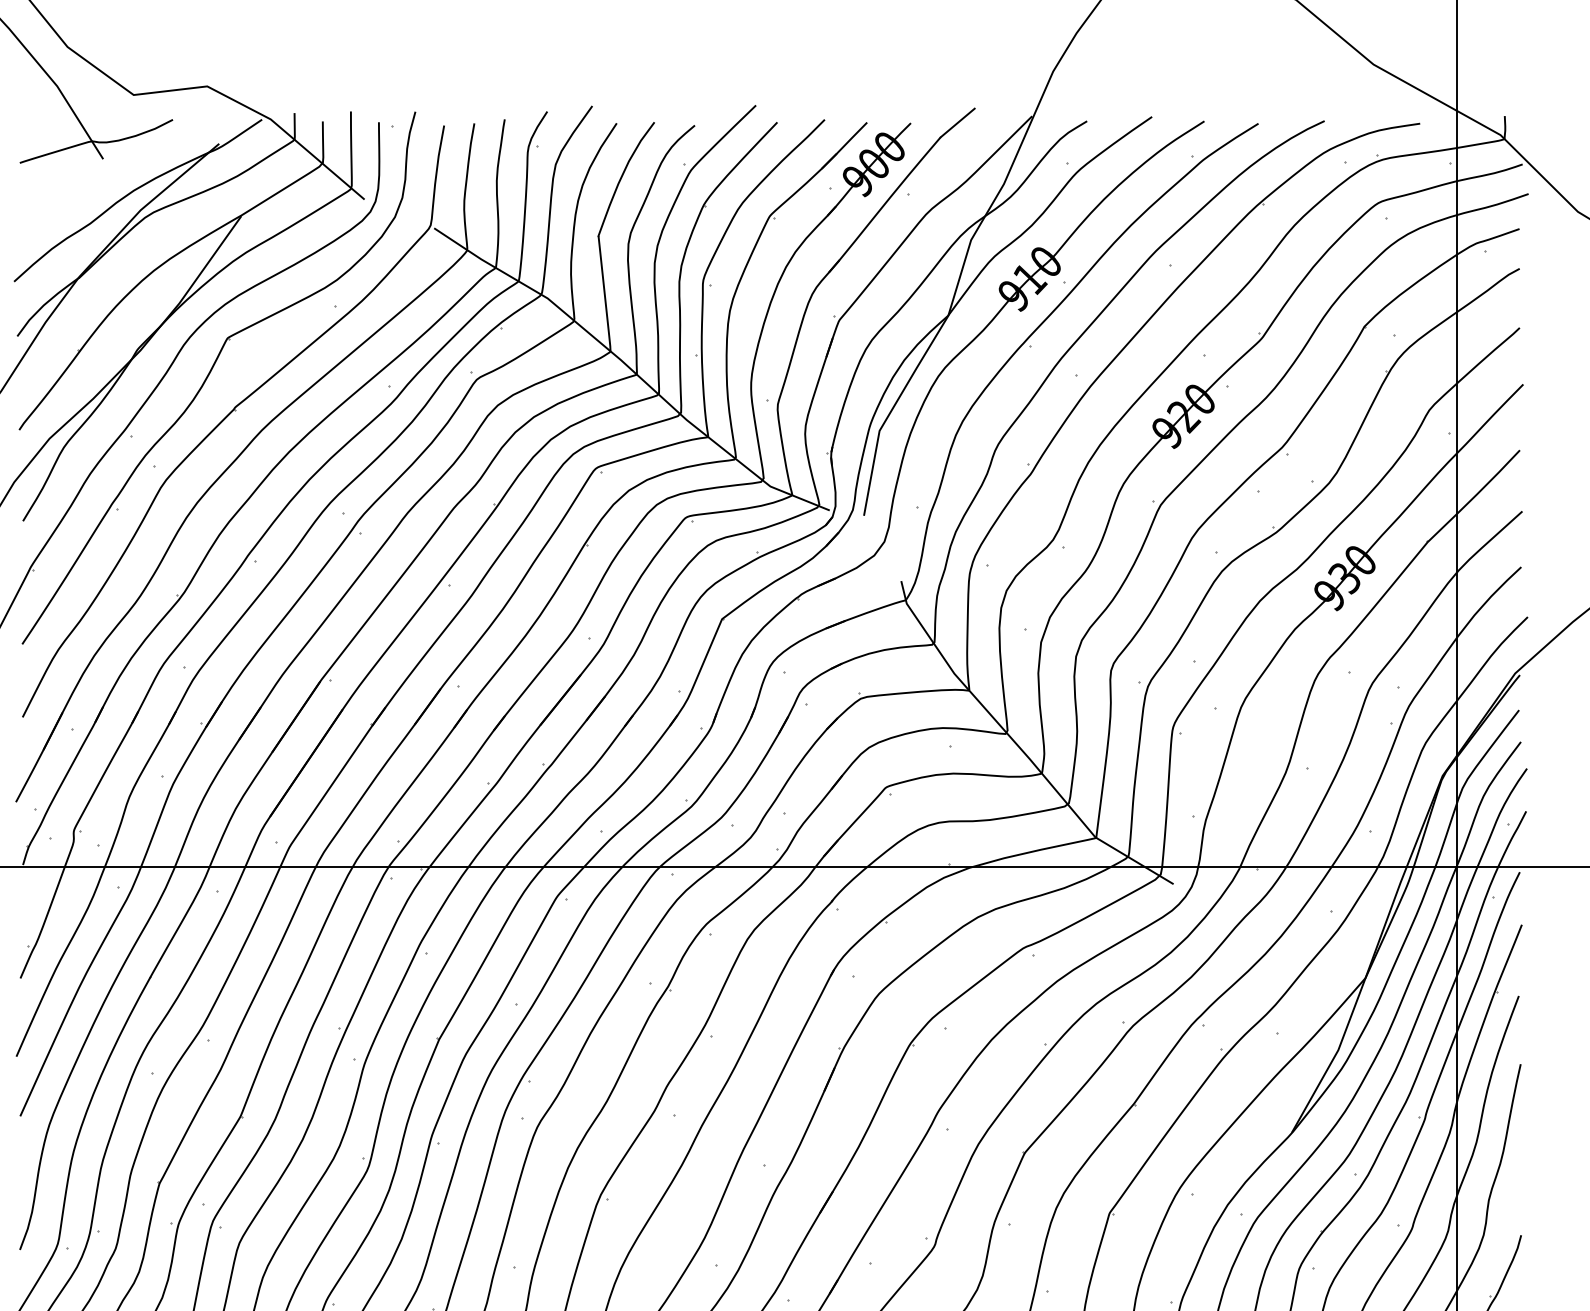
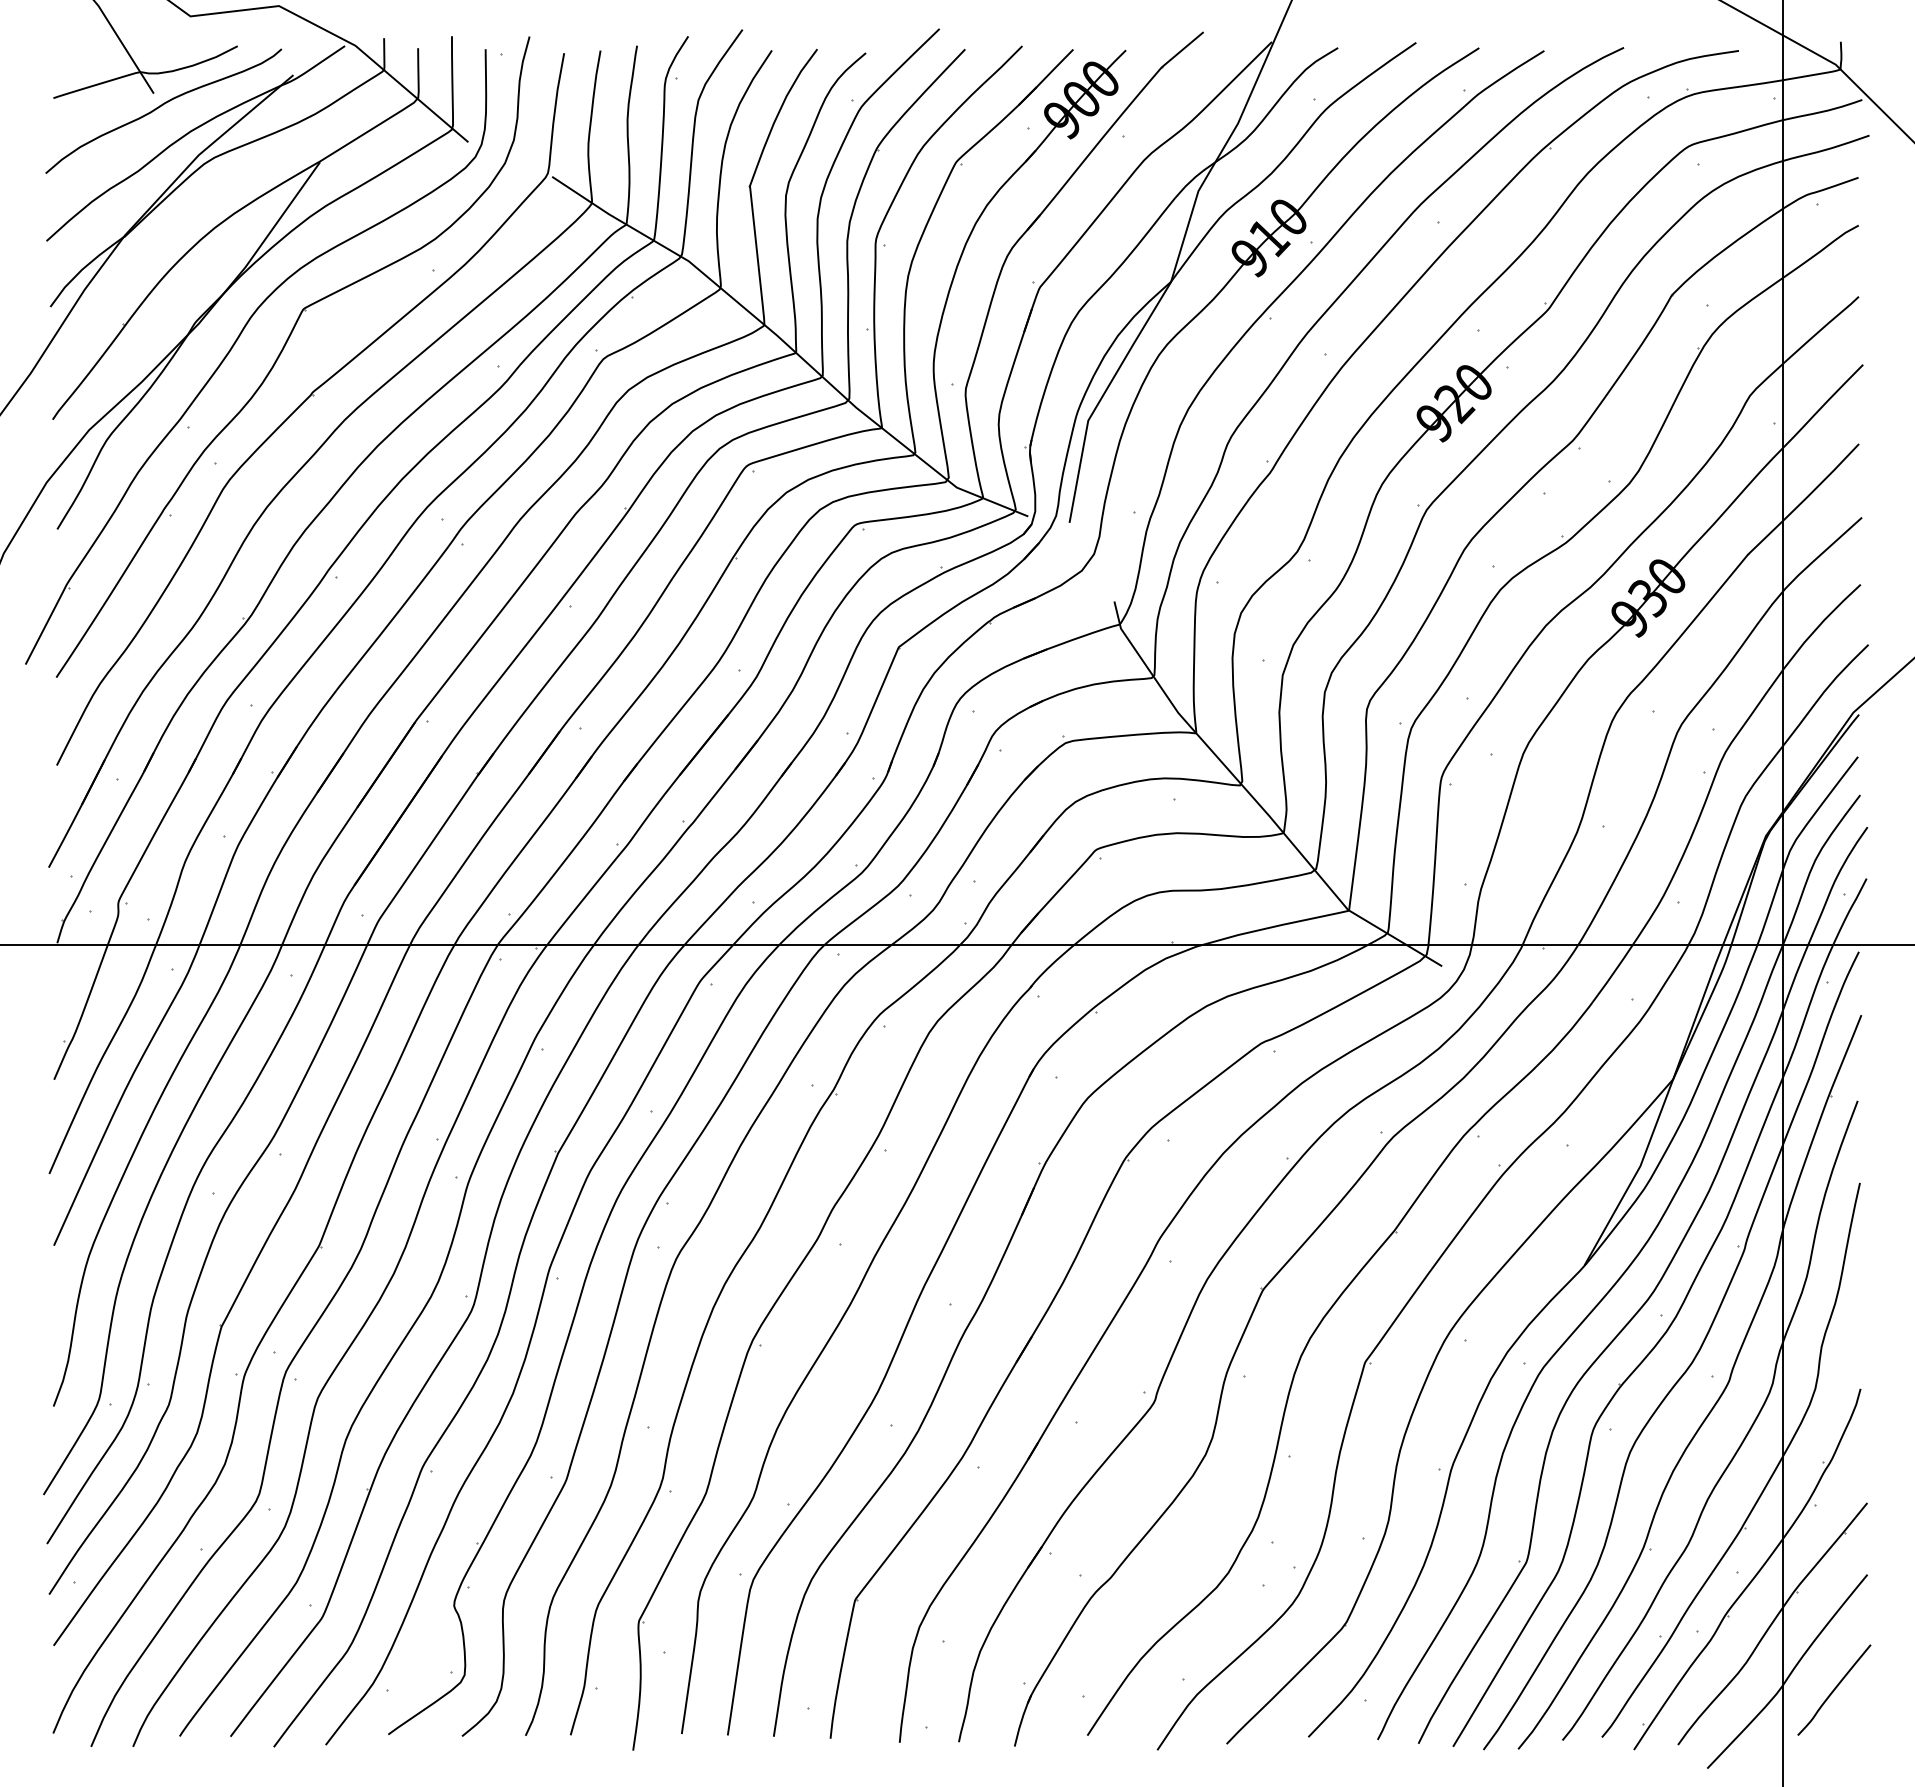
curve: (108, 170) -> (160, 107), added

